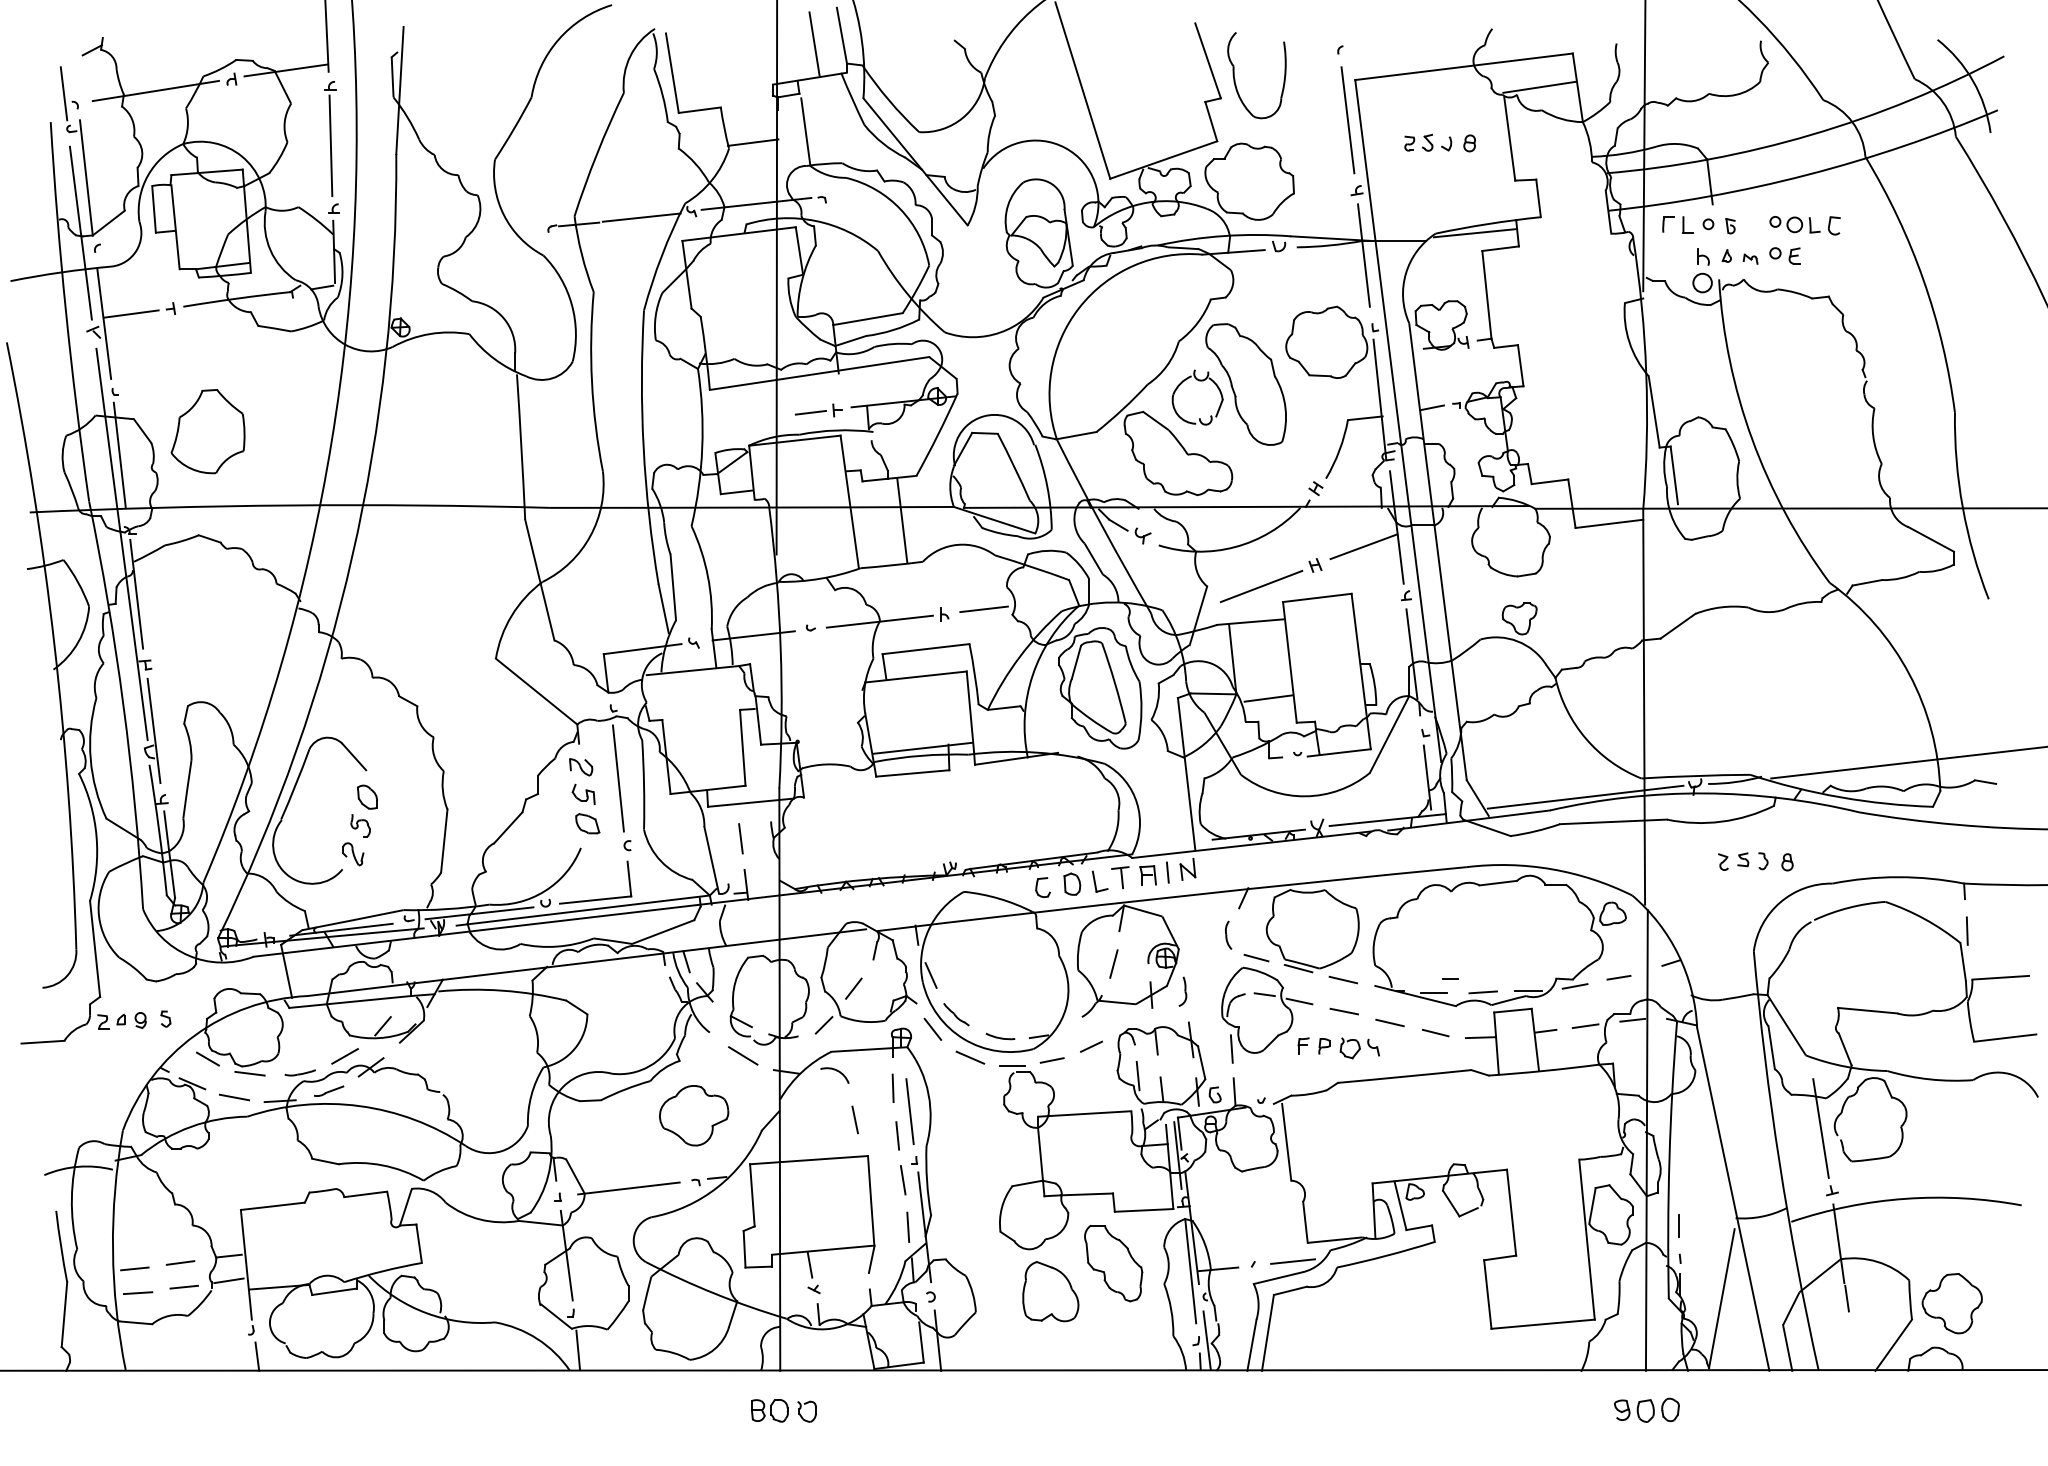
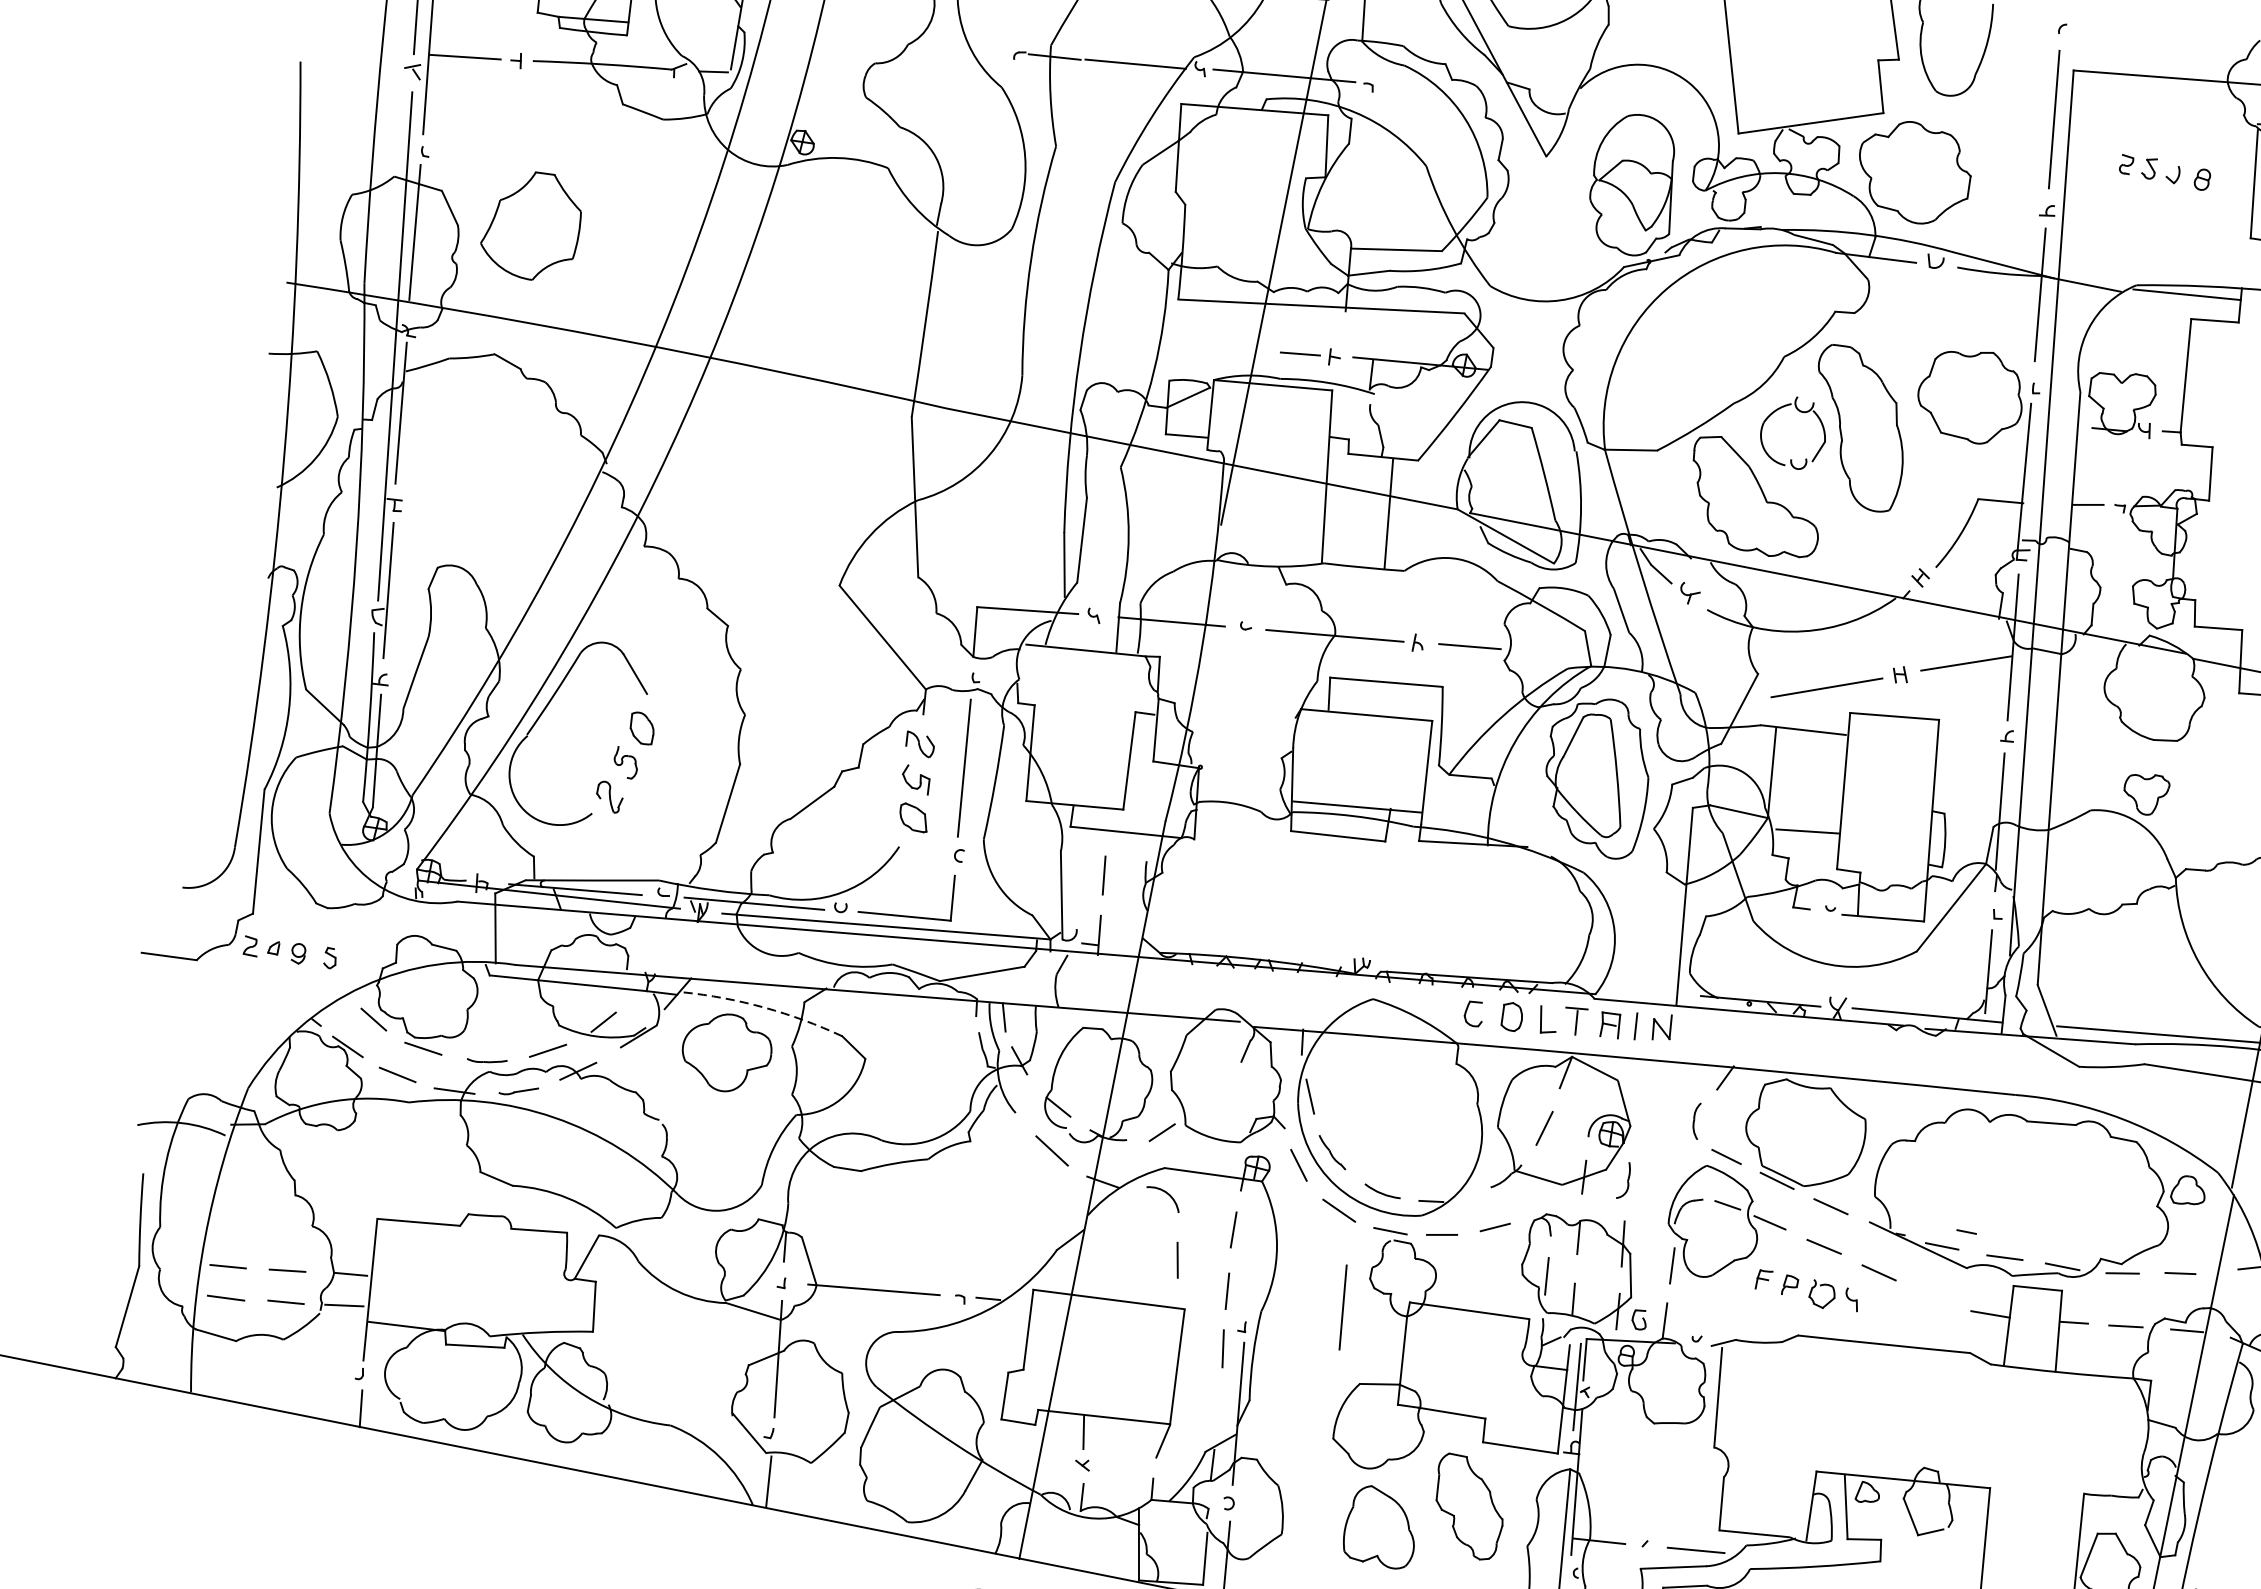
line: (853, 988) -> (1208, 1093), removed
arc: (502, 990) -> (763, 1007), solid -> dashed
line: (1435, 1032) -> (1934, 1296), removed
line: (909, 1111) -> (1342, 1307), moved
part: (694, 1115) -> (727, 1052), moved
line: (908, 1226) -> (1218, 1408), removed

